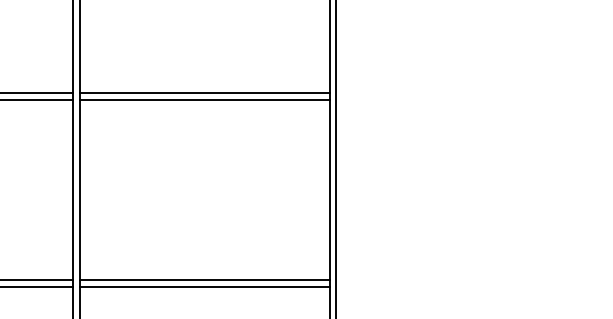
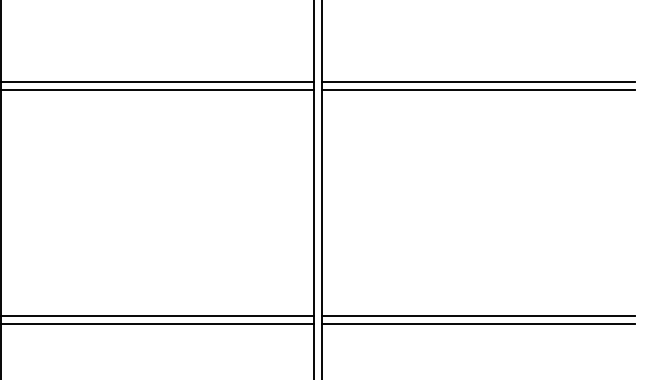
line: (461, 93) -> (478, 82), added
line: (461, 99) -> (478, 89), added
line: (461, 280) -> (478, 316), added
line: (461, 286) -> (478, 323), added

